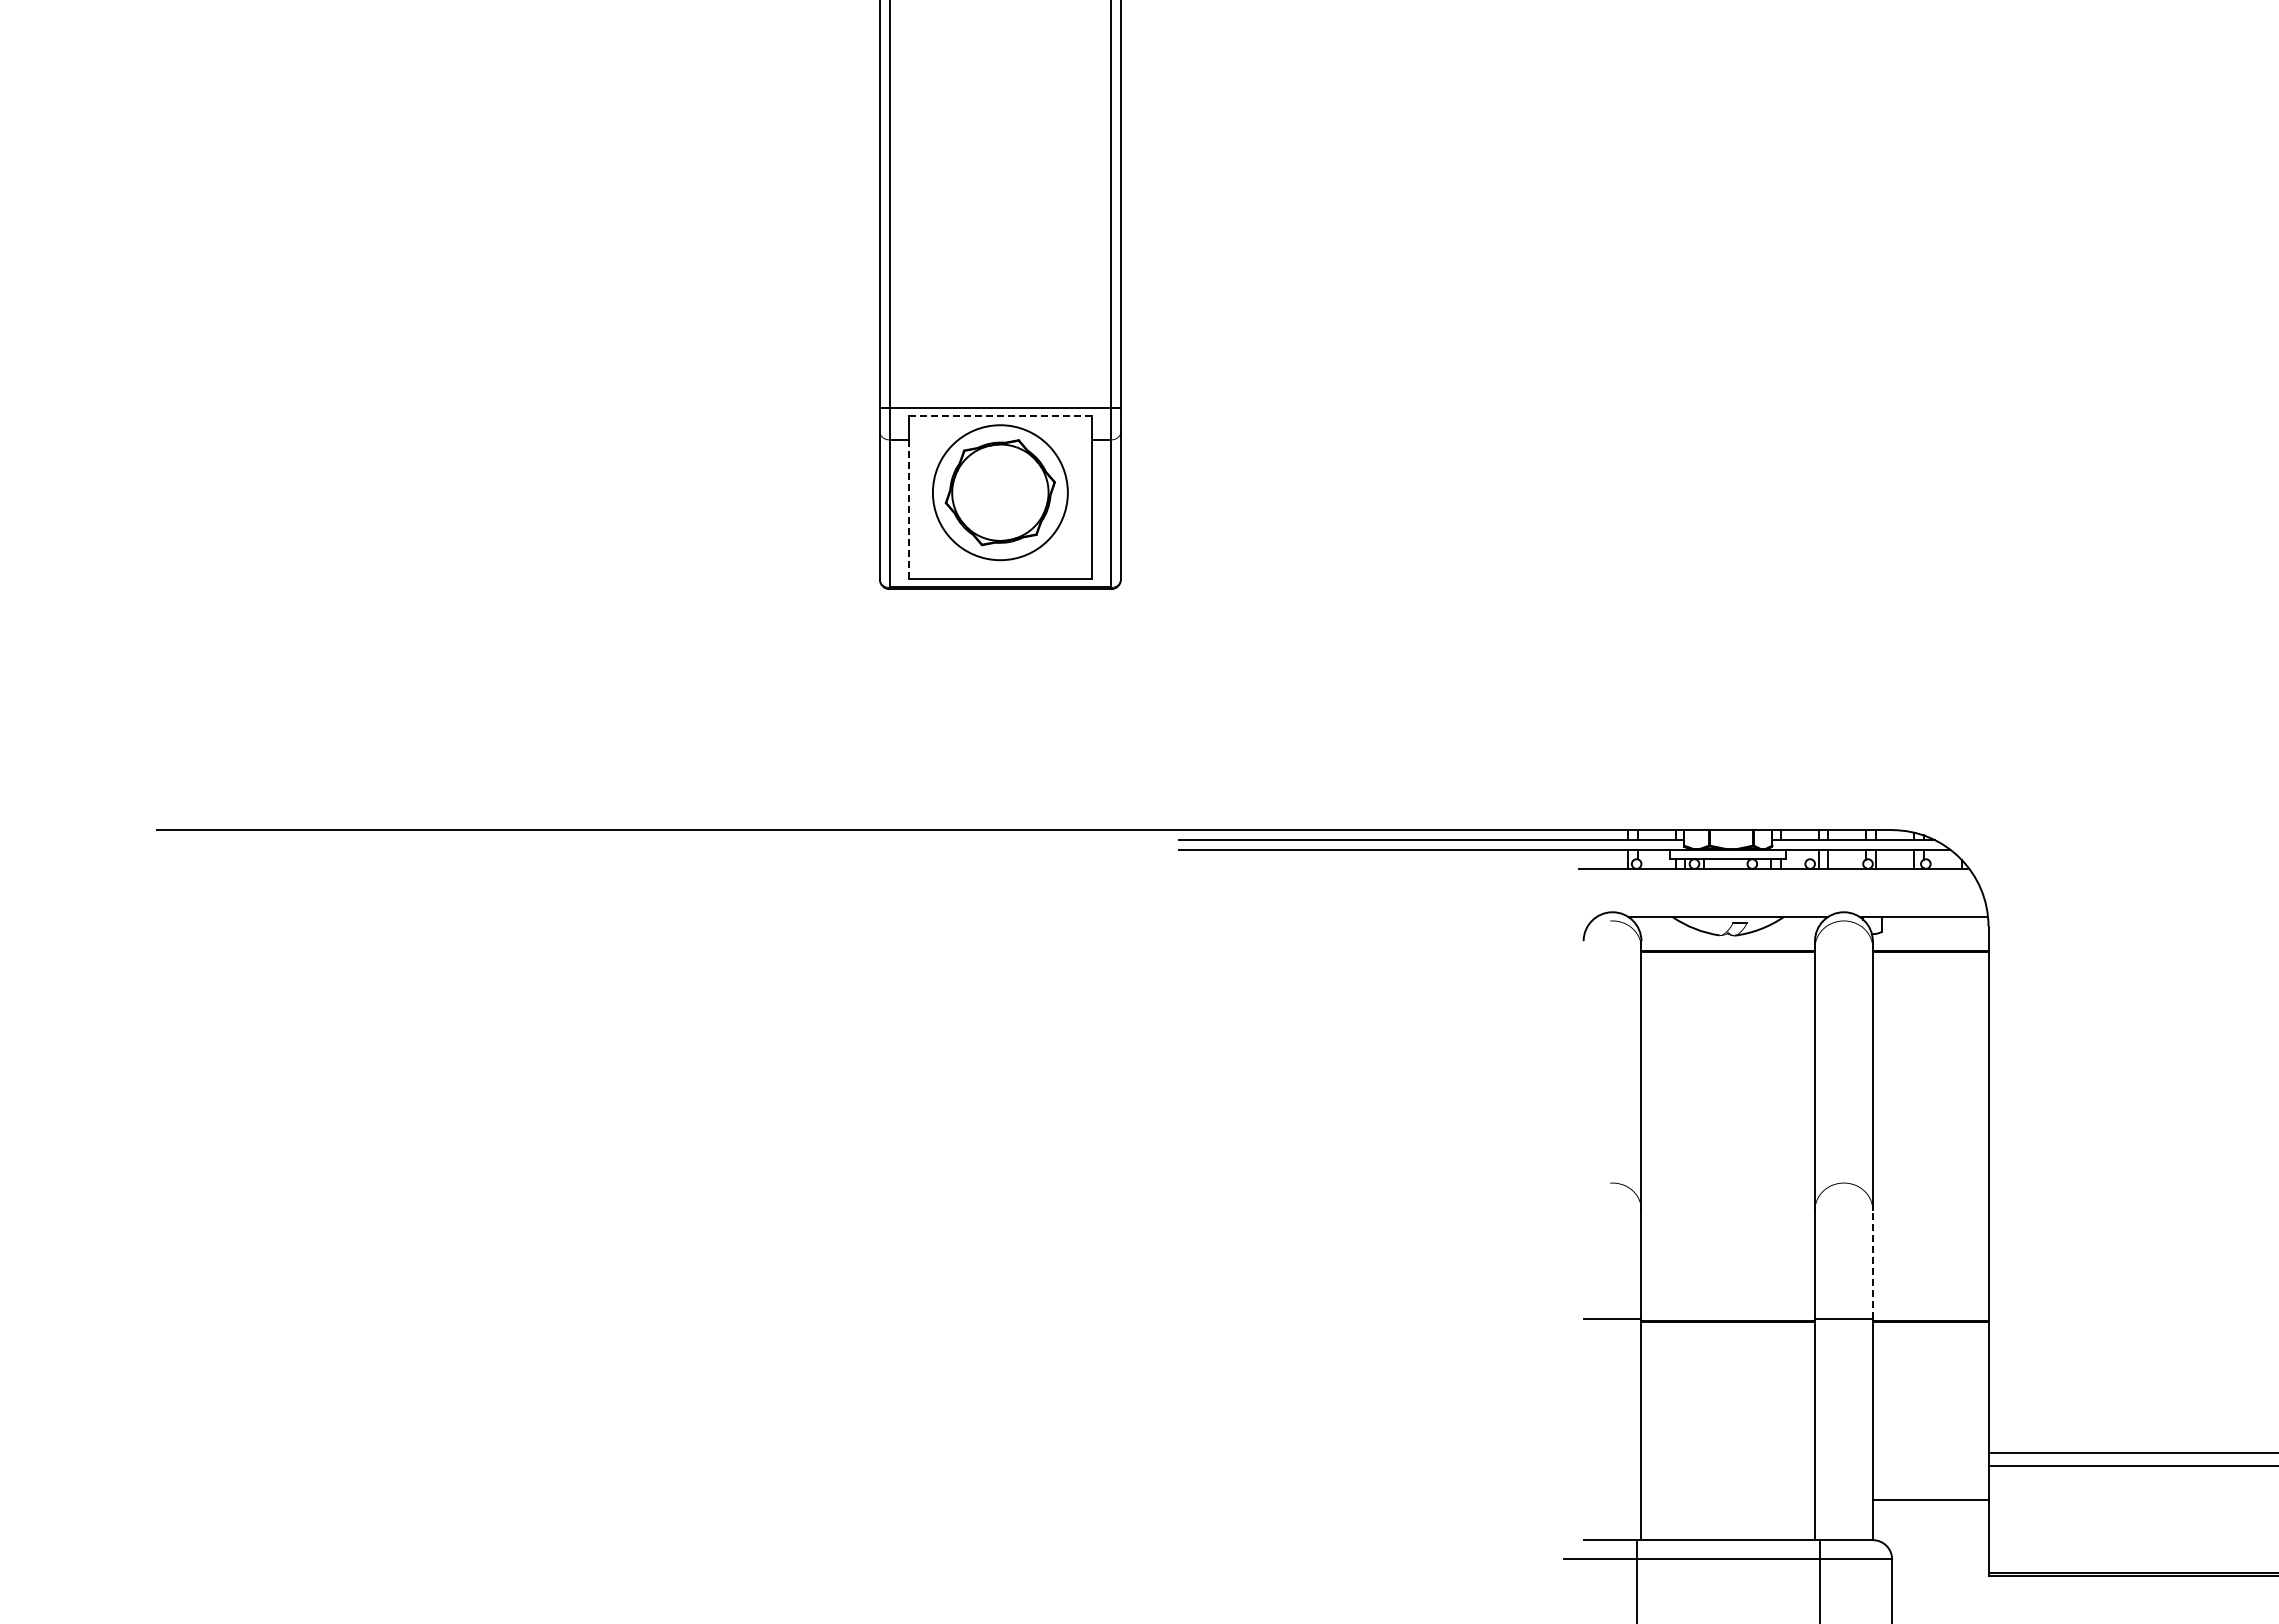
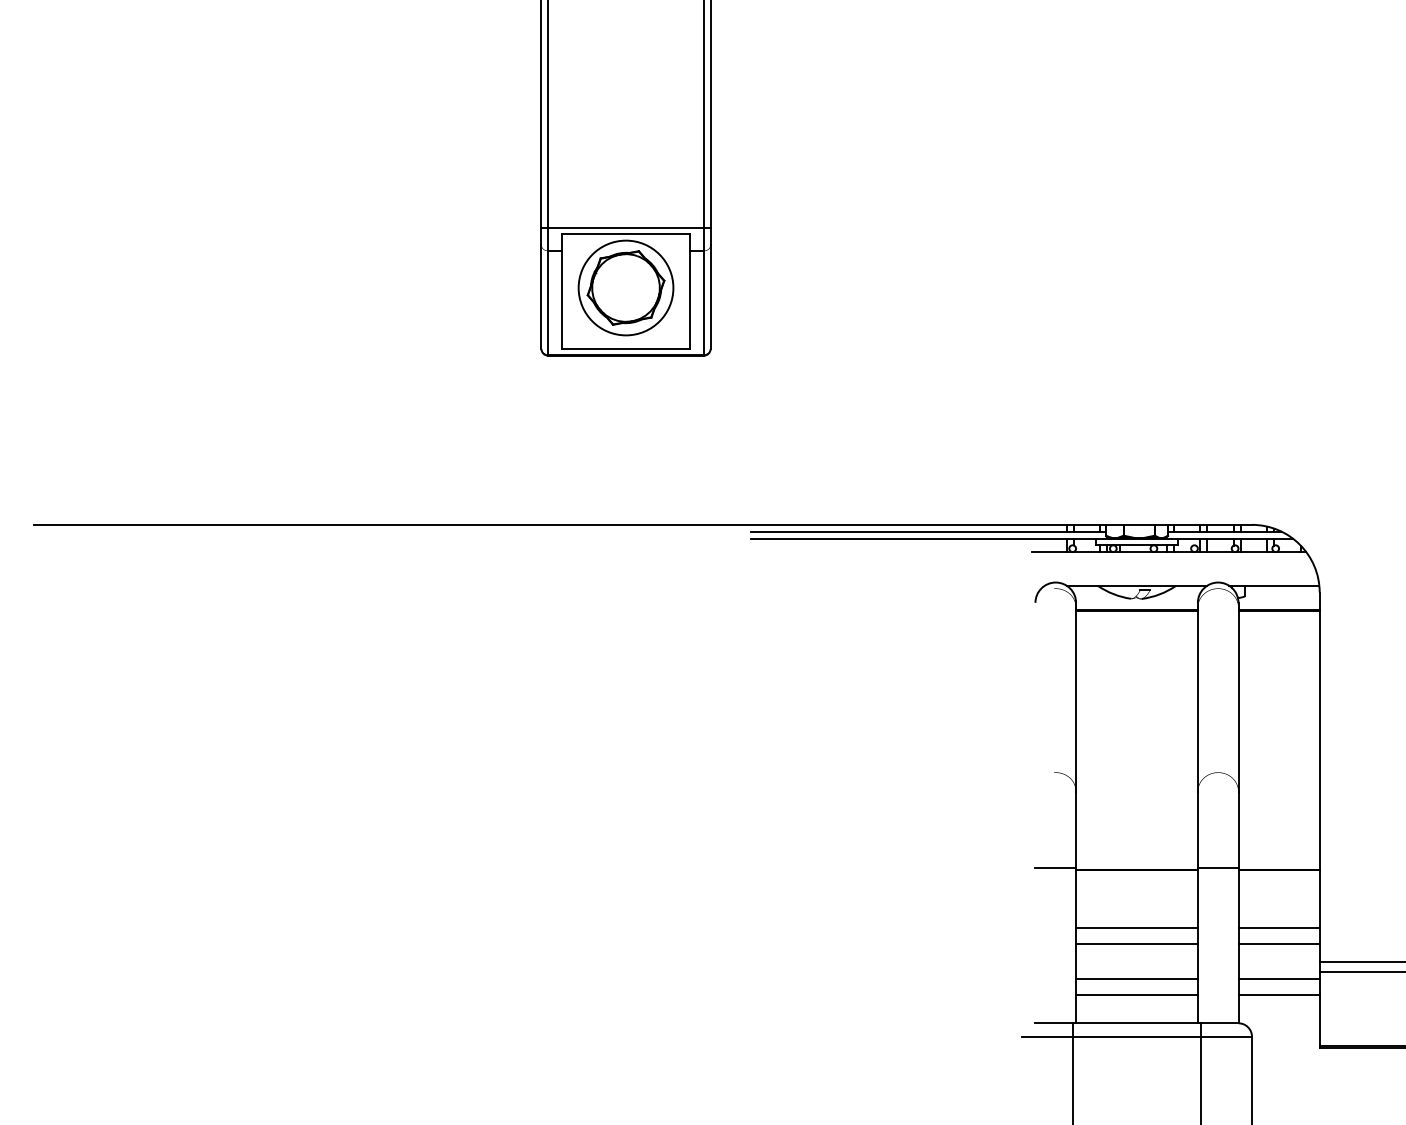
line: (1000, 415) -> (626, 233), dashed -> solid
line: (908, 509) -> (561, 299), dashed -> solid
line: (1872, 1264) -> (1238, 829), dashed -> solid
line: (1727, 1404) -> (1136, 928), added
line: (1930, 1404) -> (1278, 928), added
line: (1727, 1426) -> (1136, 943), added
line: (1930, 1426) -> (1278, 943), added
line: (1727, 1476) -> (1136, 978), added
line: (1930, 1476) -> (1278, 978), added
line: (1727, 1499) -> (1136, 994), added

